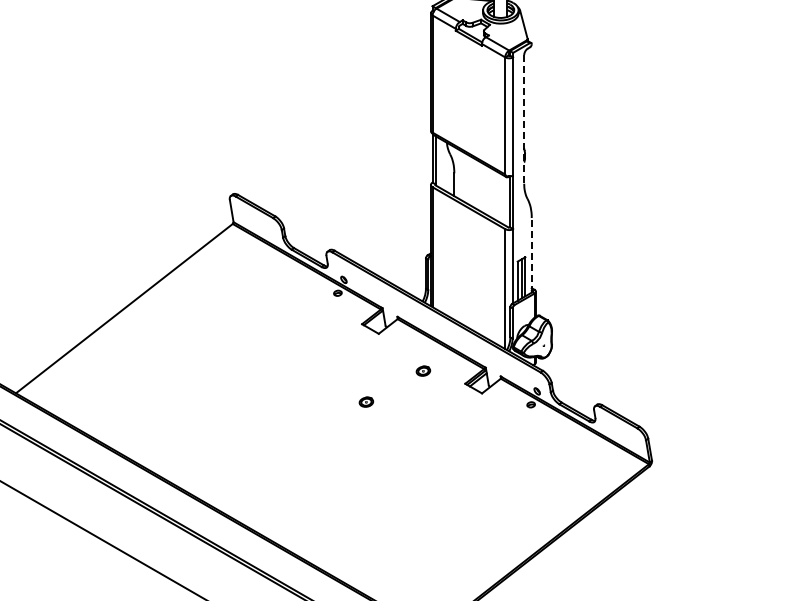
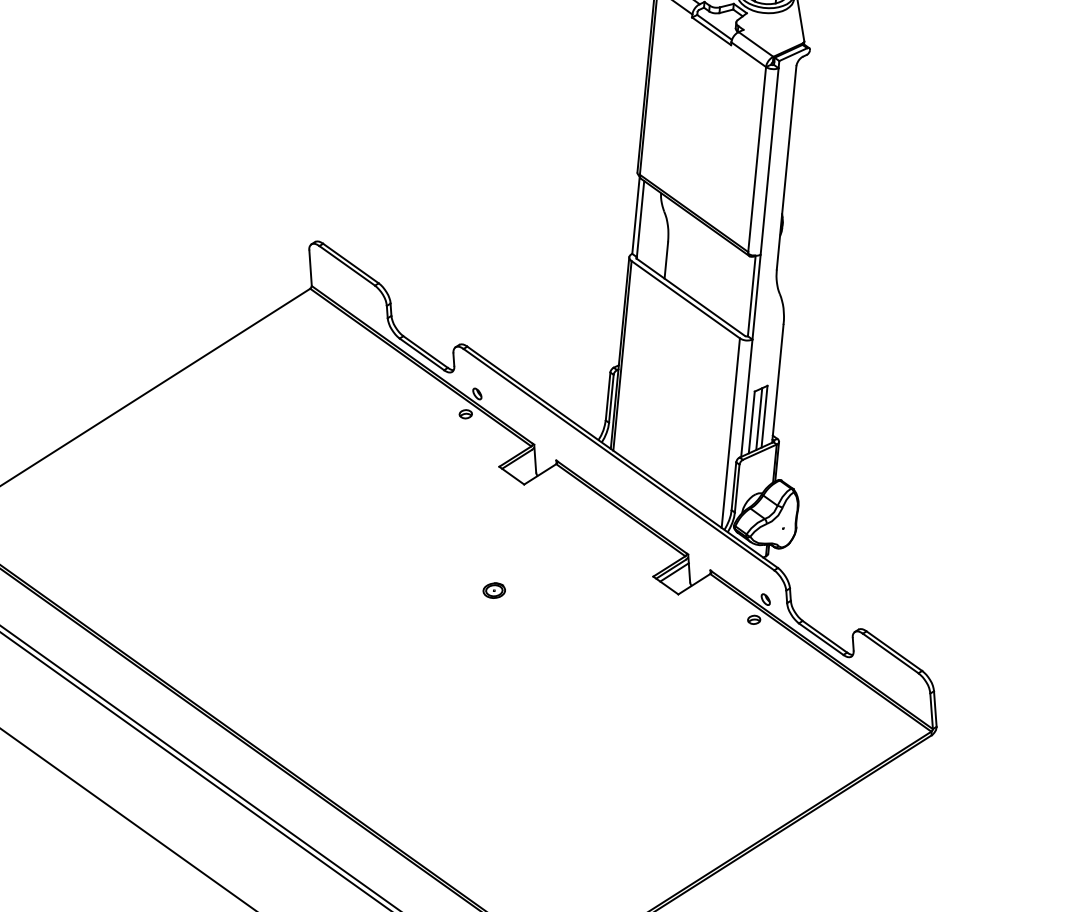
line: (524, 119) -> (787, 168), dashed -> solid
line: (531, 254) -> (777, 382), dashed -> solid
part: (423, 370) -> (589, 549), removed

